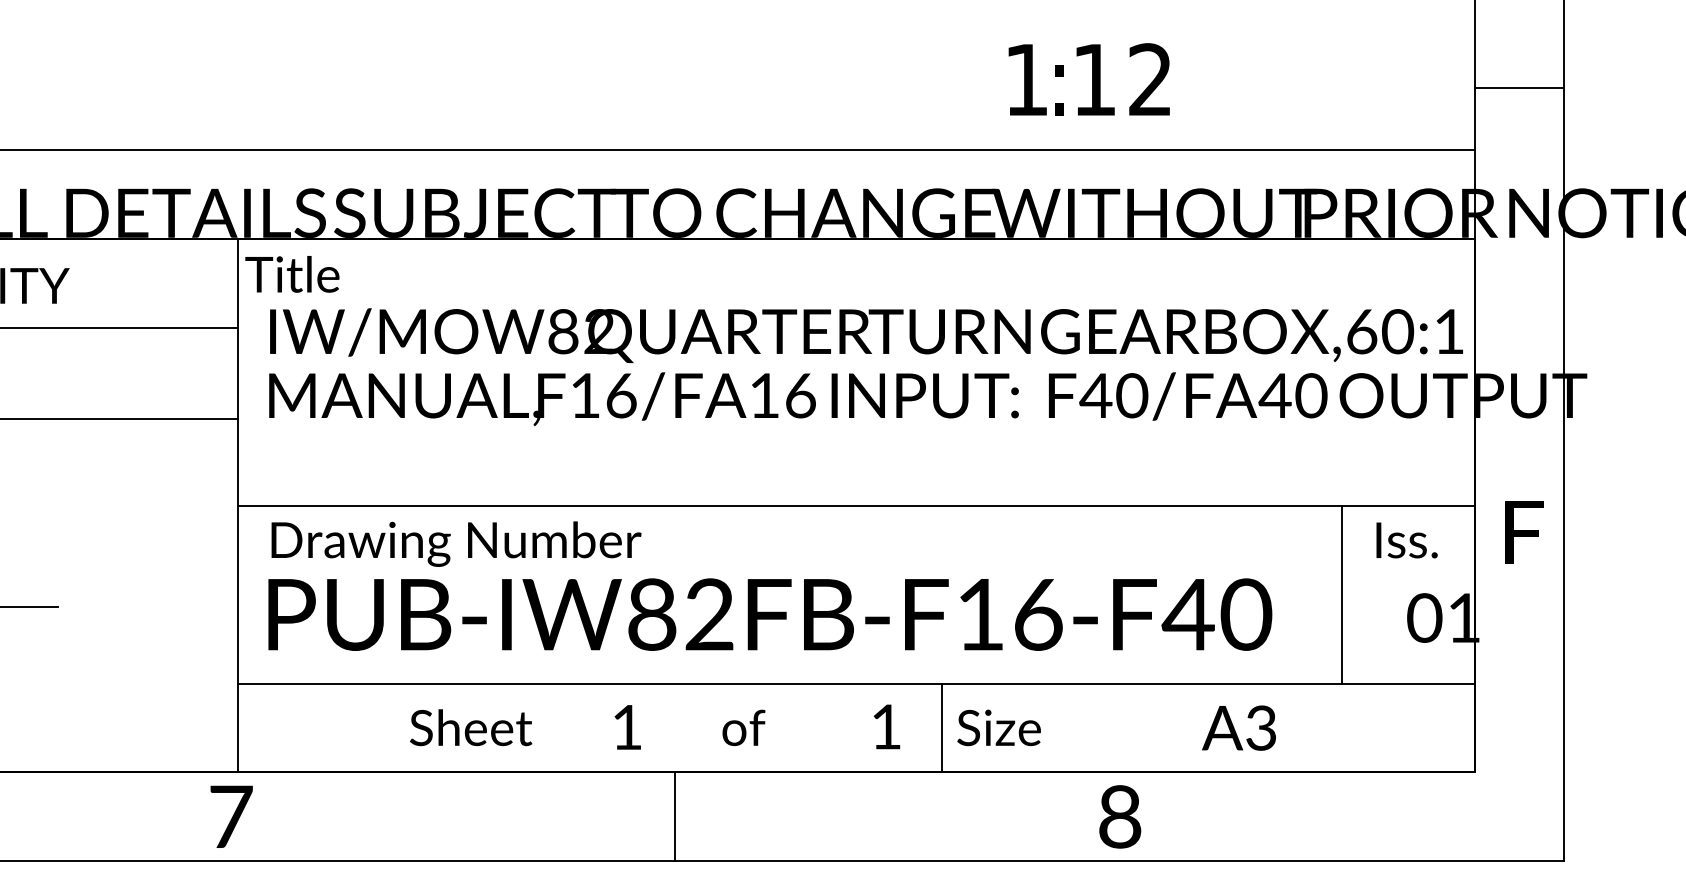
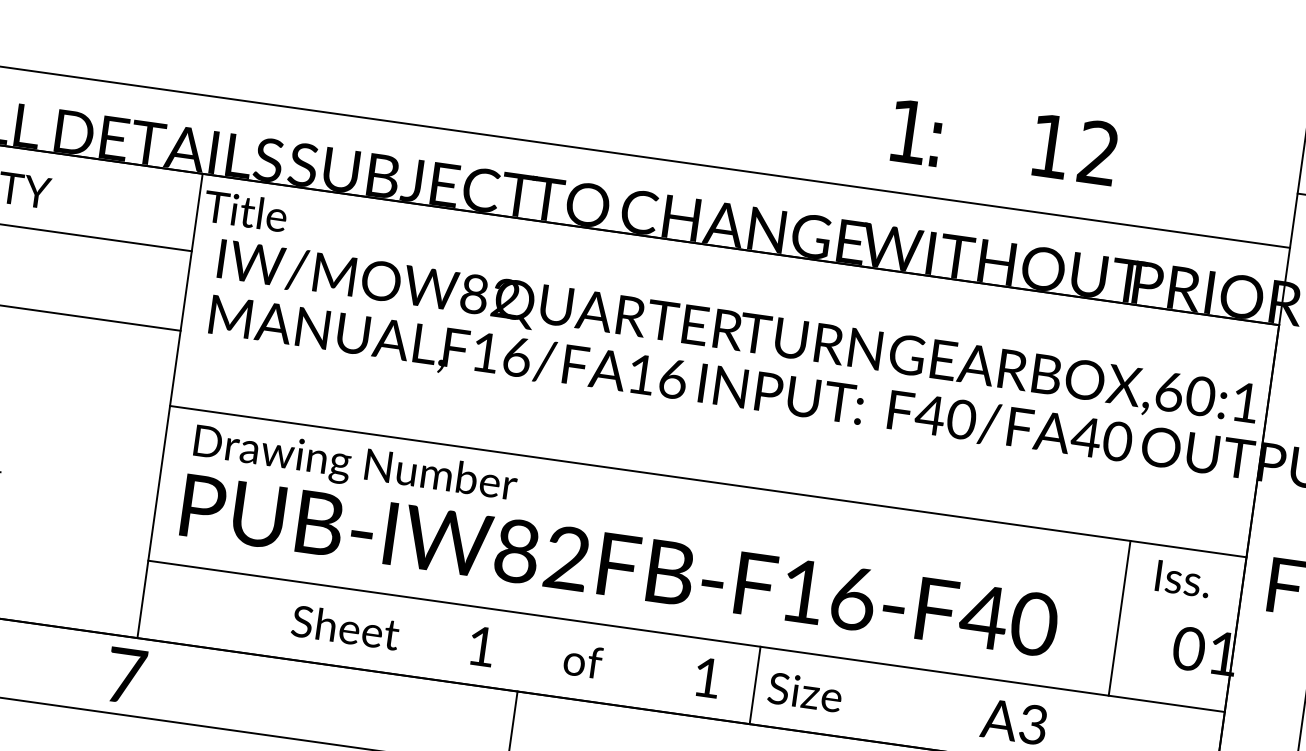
text: (1122, 79) -> (1074, 149), moved

